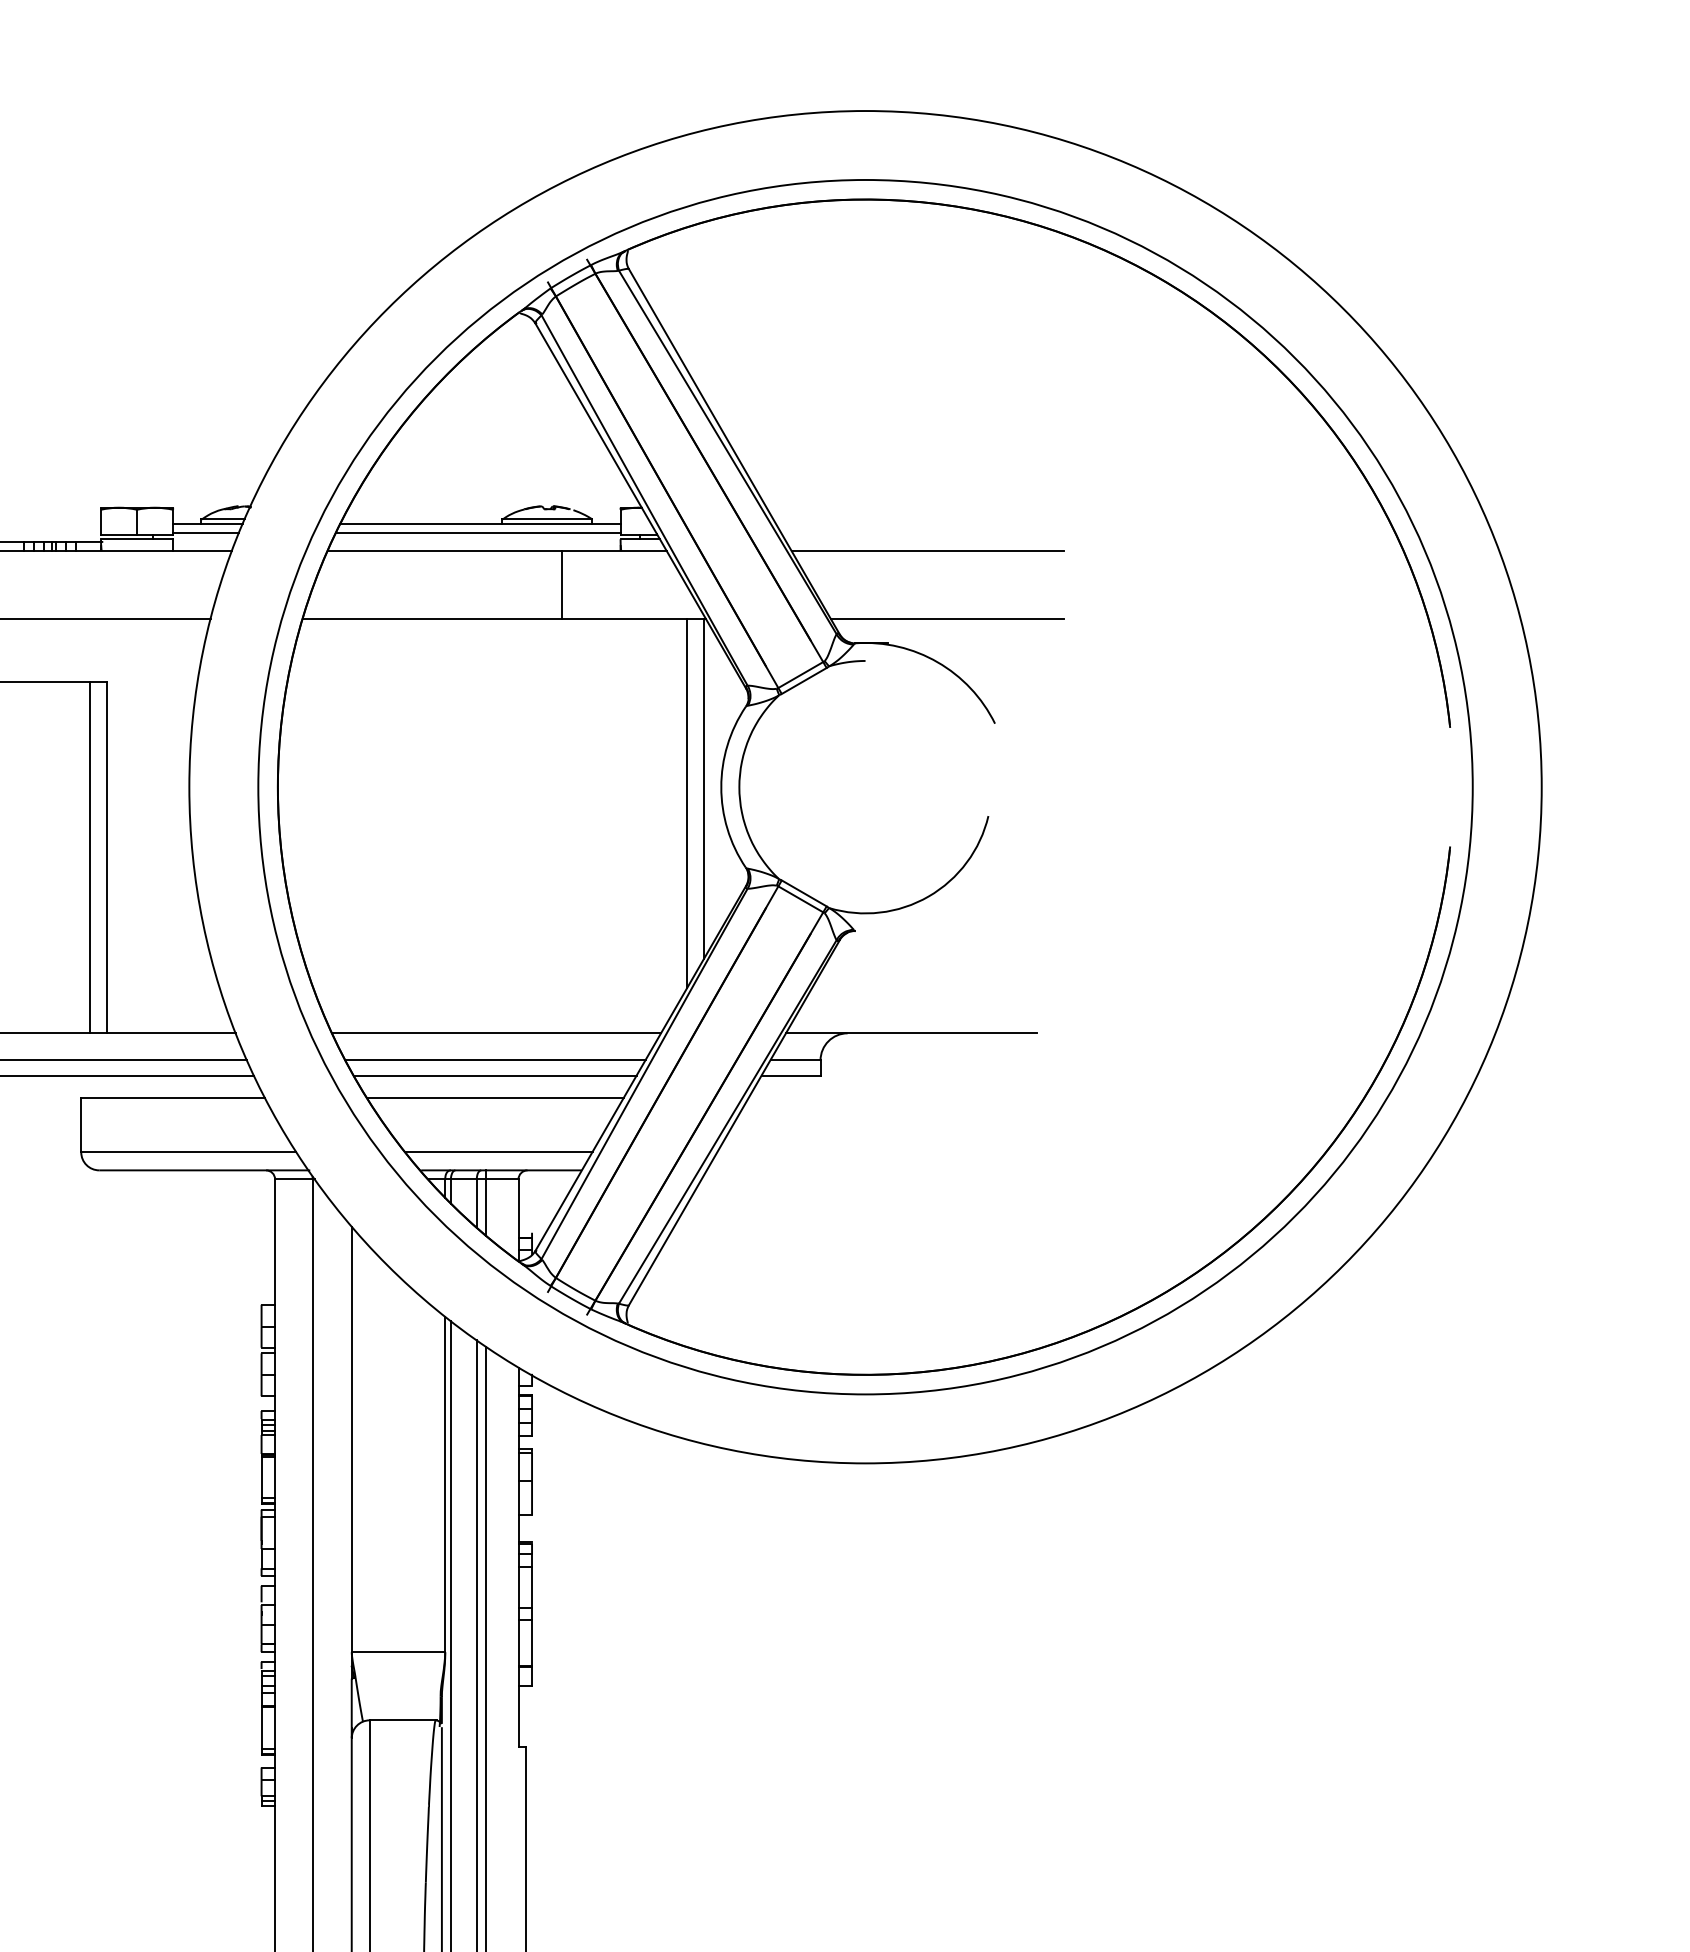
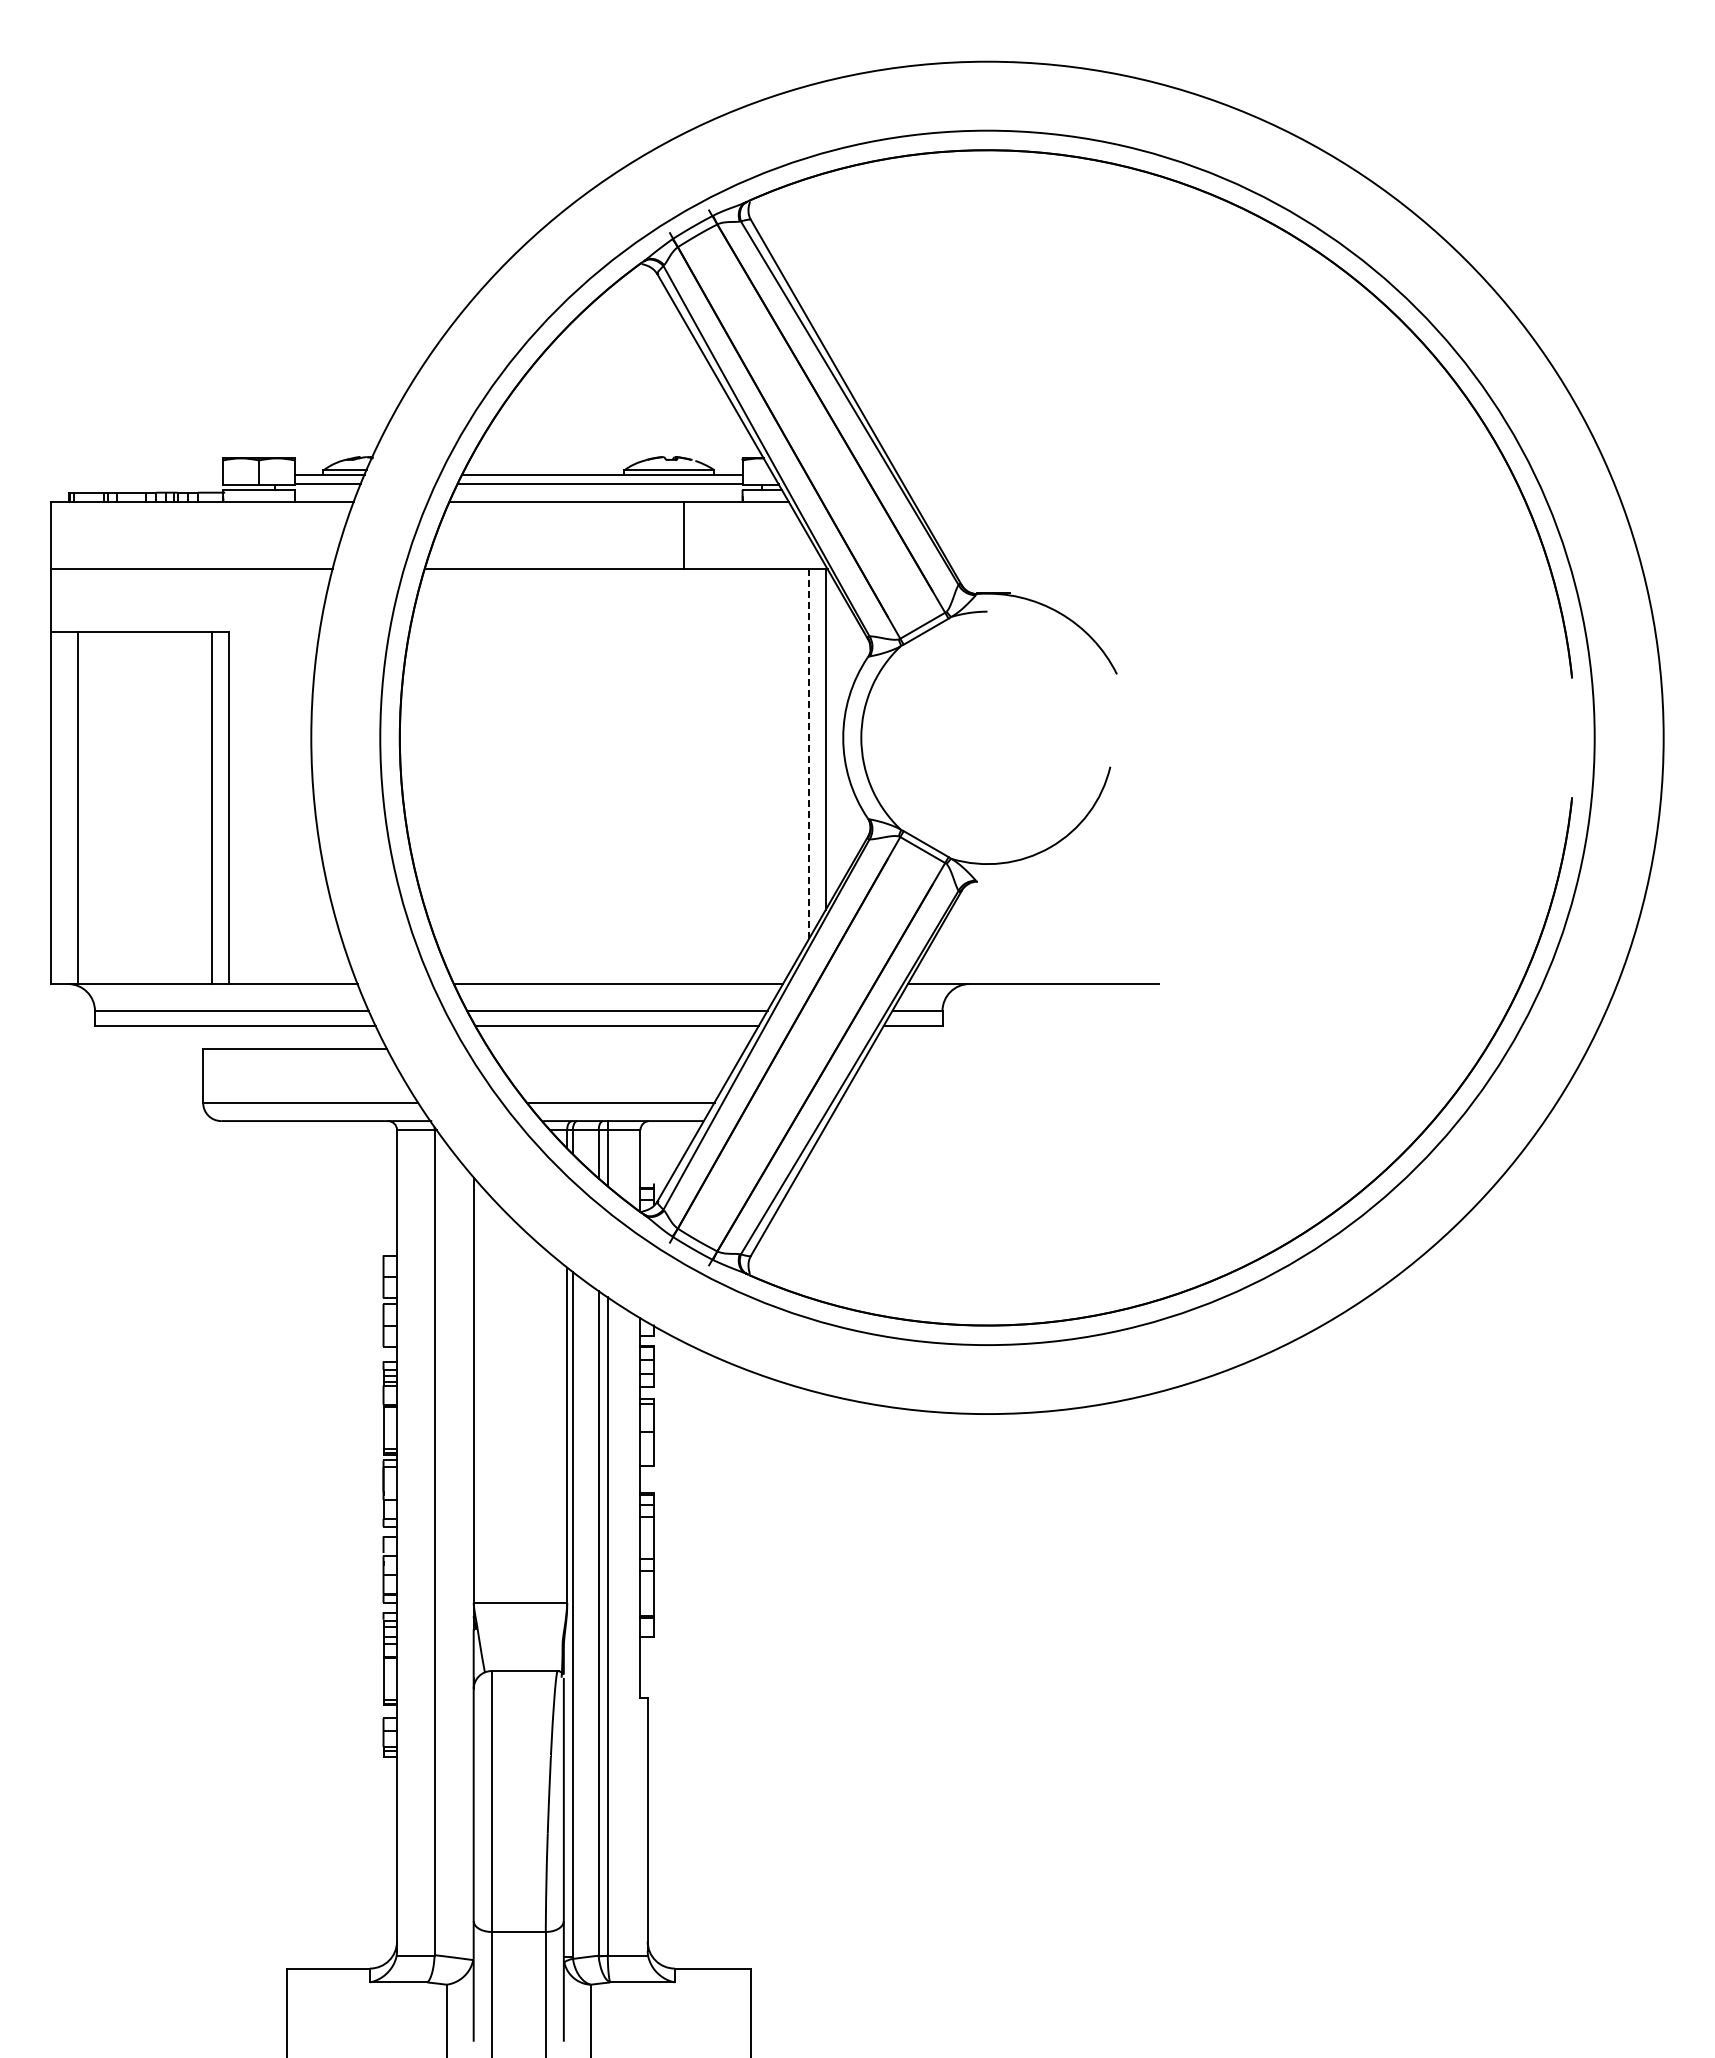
line: (927, 550) -> (1049, 501), removed
line: (946, 618) -> (1068, 569), removed
line: (686, 803) -> (808, 754), solid -> dashed
line: (495, 1097) -> (617, 1048), removed

